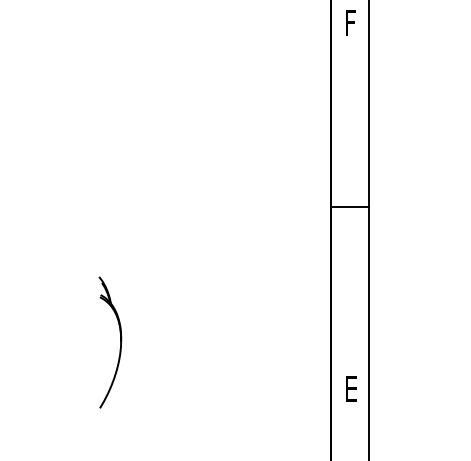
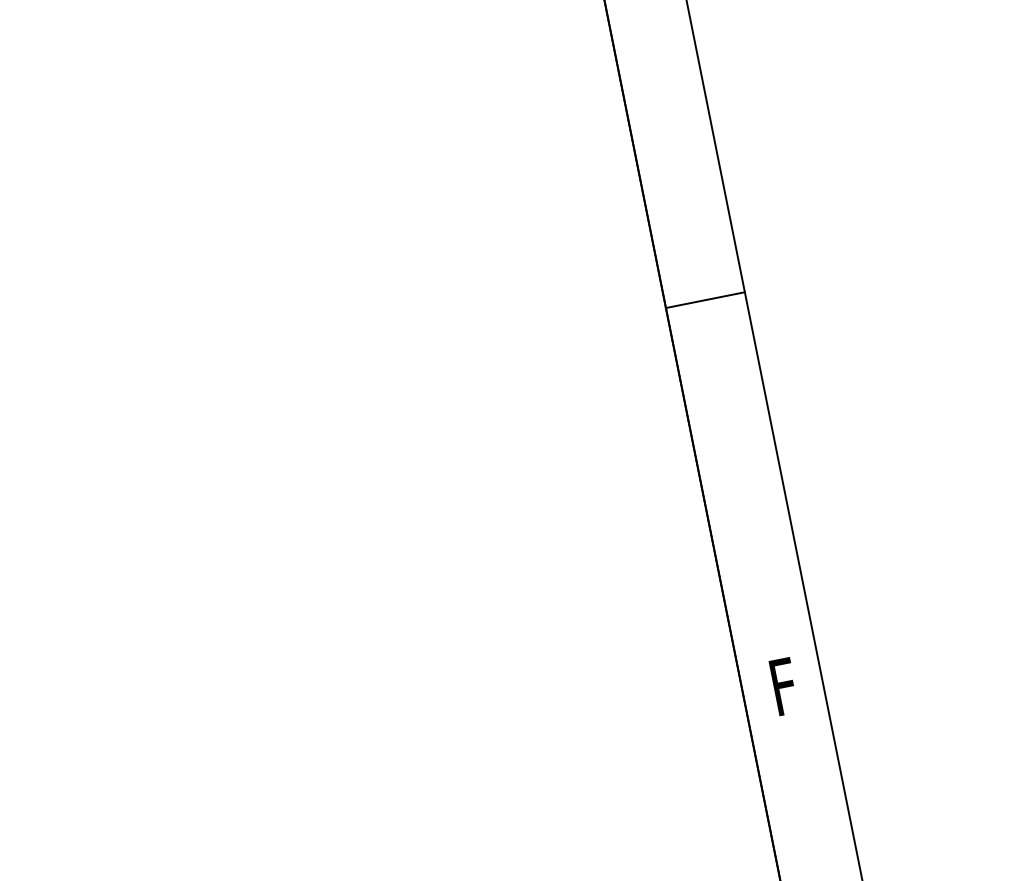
part: (120, 342) -> (275, 684), removed
text: (352, 388) -> (787, 683), E -> F

